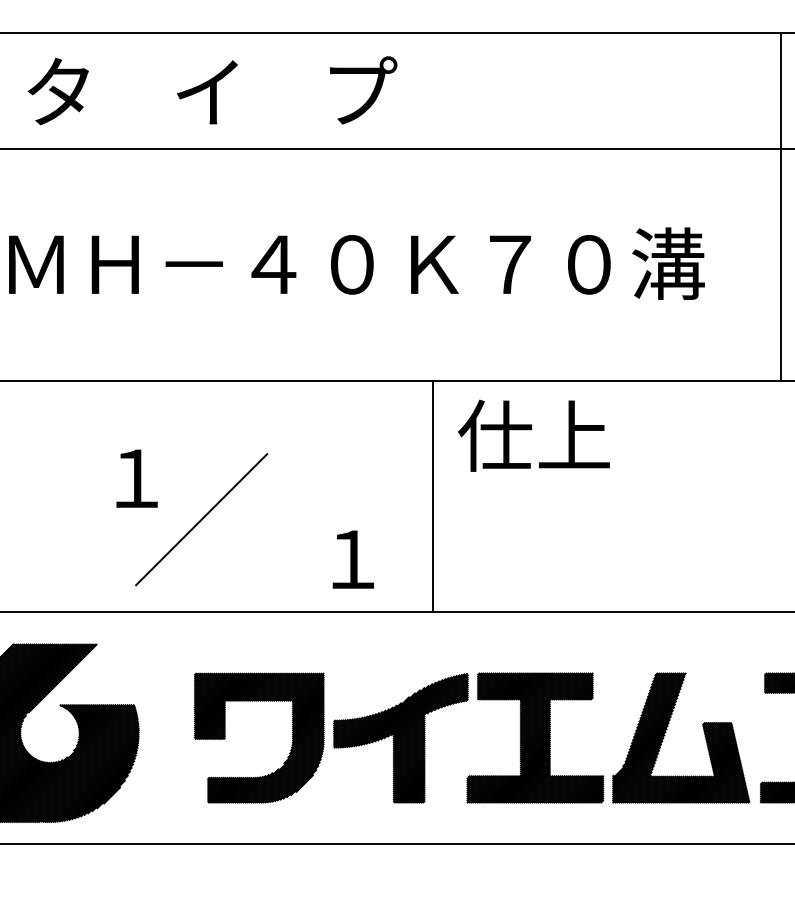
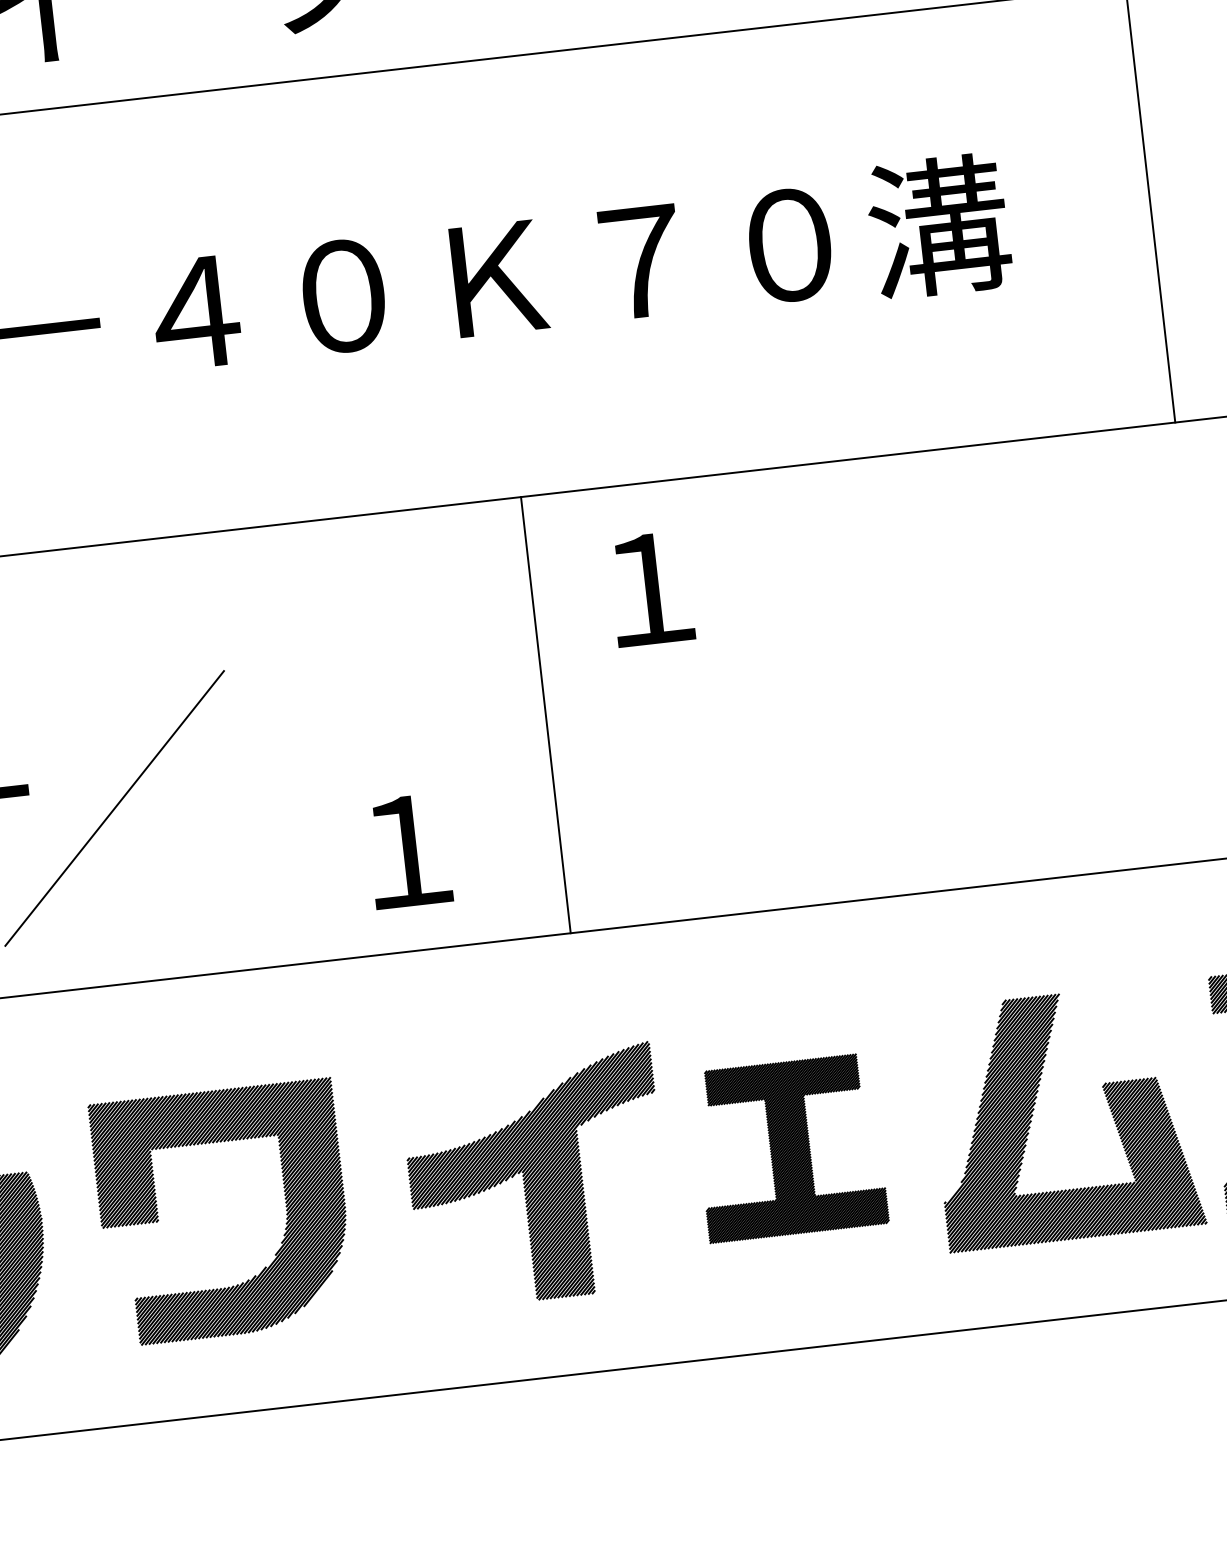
text: (533, 435) -> (721, 578), 仕上 -> １
part: (535, 737) -> (790, 1147), size x0.7
part: (291, 742) -> (284, 1214), moved

